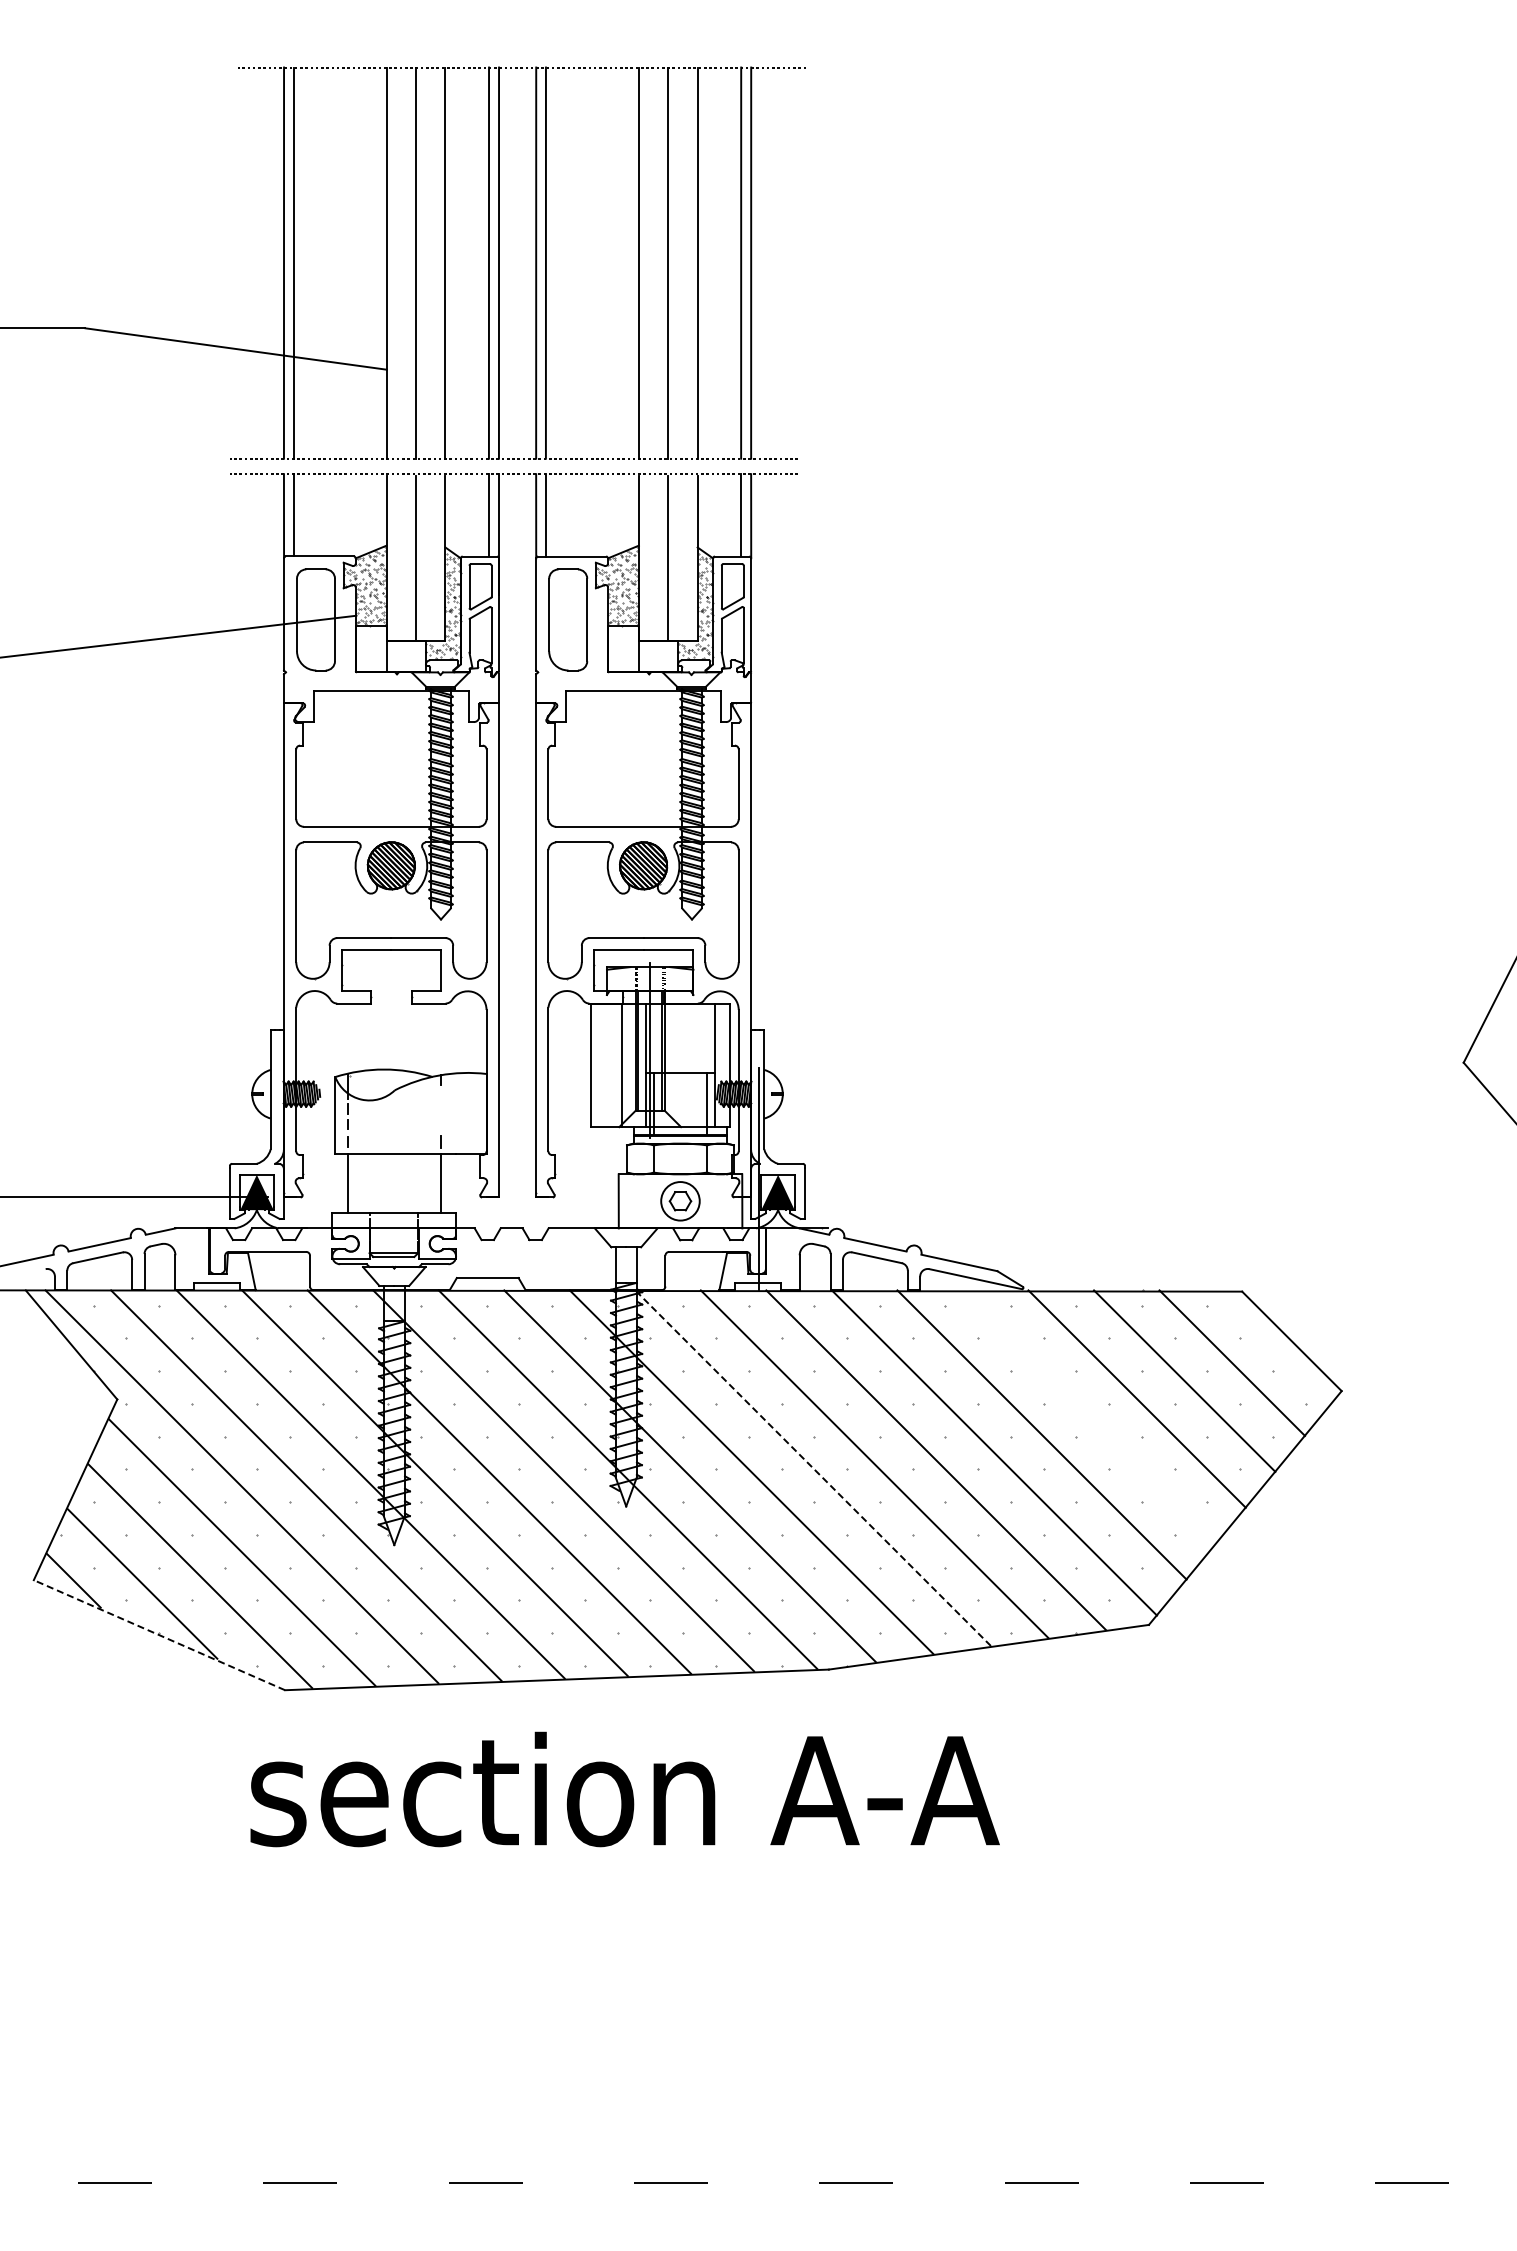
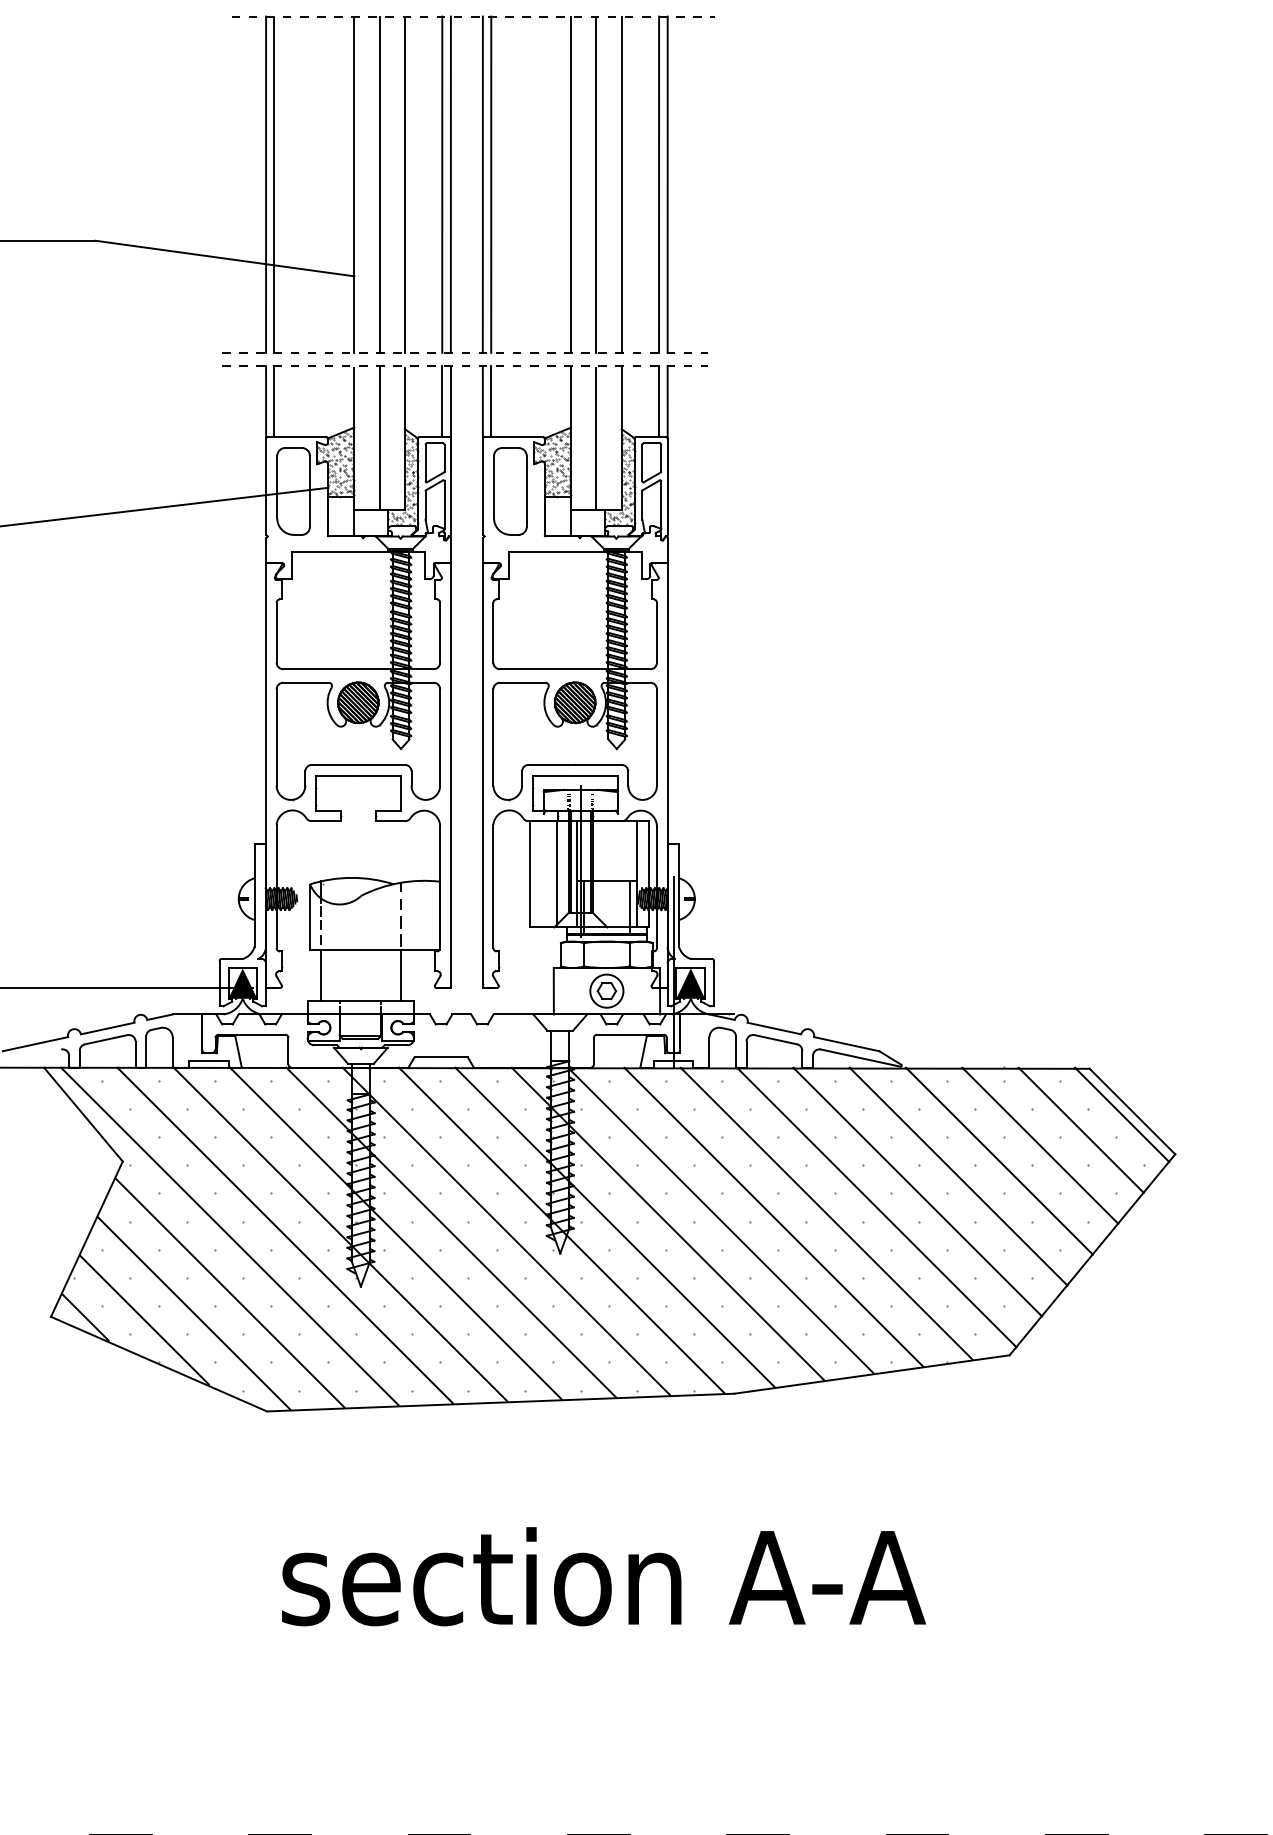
line: (440, 1113) -> (400, 915), added
line: (1279, 1345) -> (1121, 1115), added
line: (1089, 1416) -> (958, 1176), added
line: (812, 1467) -> (720, 1219), dashed -> solid
line: (159, 1635) -> (159, 1364), dashed -> solid
text: (624, 1789) -> (603, 1576), moved

